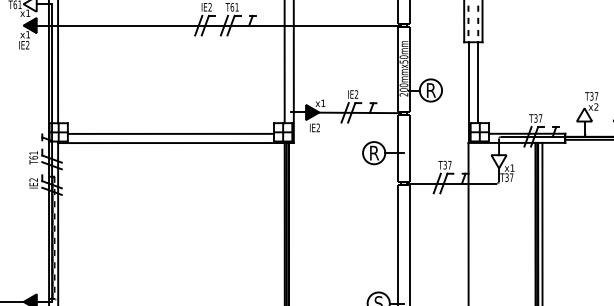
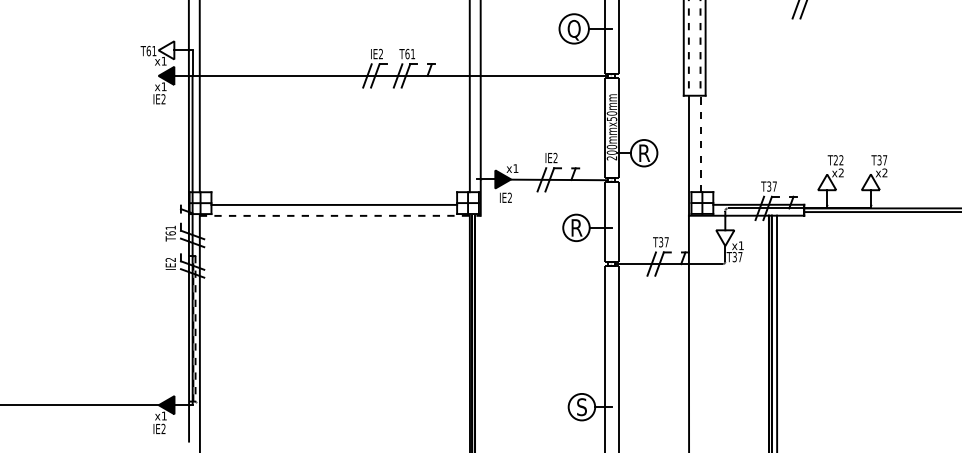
line: (478, 82) -> (700, 143), solid -> dashed
text: (594, 96) -> (838, 160), T37 -> T22
line: (176, 142) -> (340, 215), solid -> dashed

